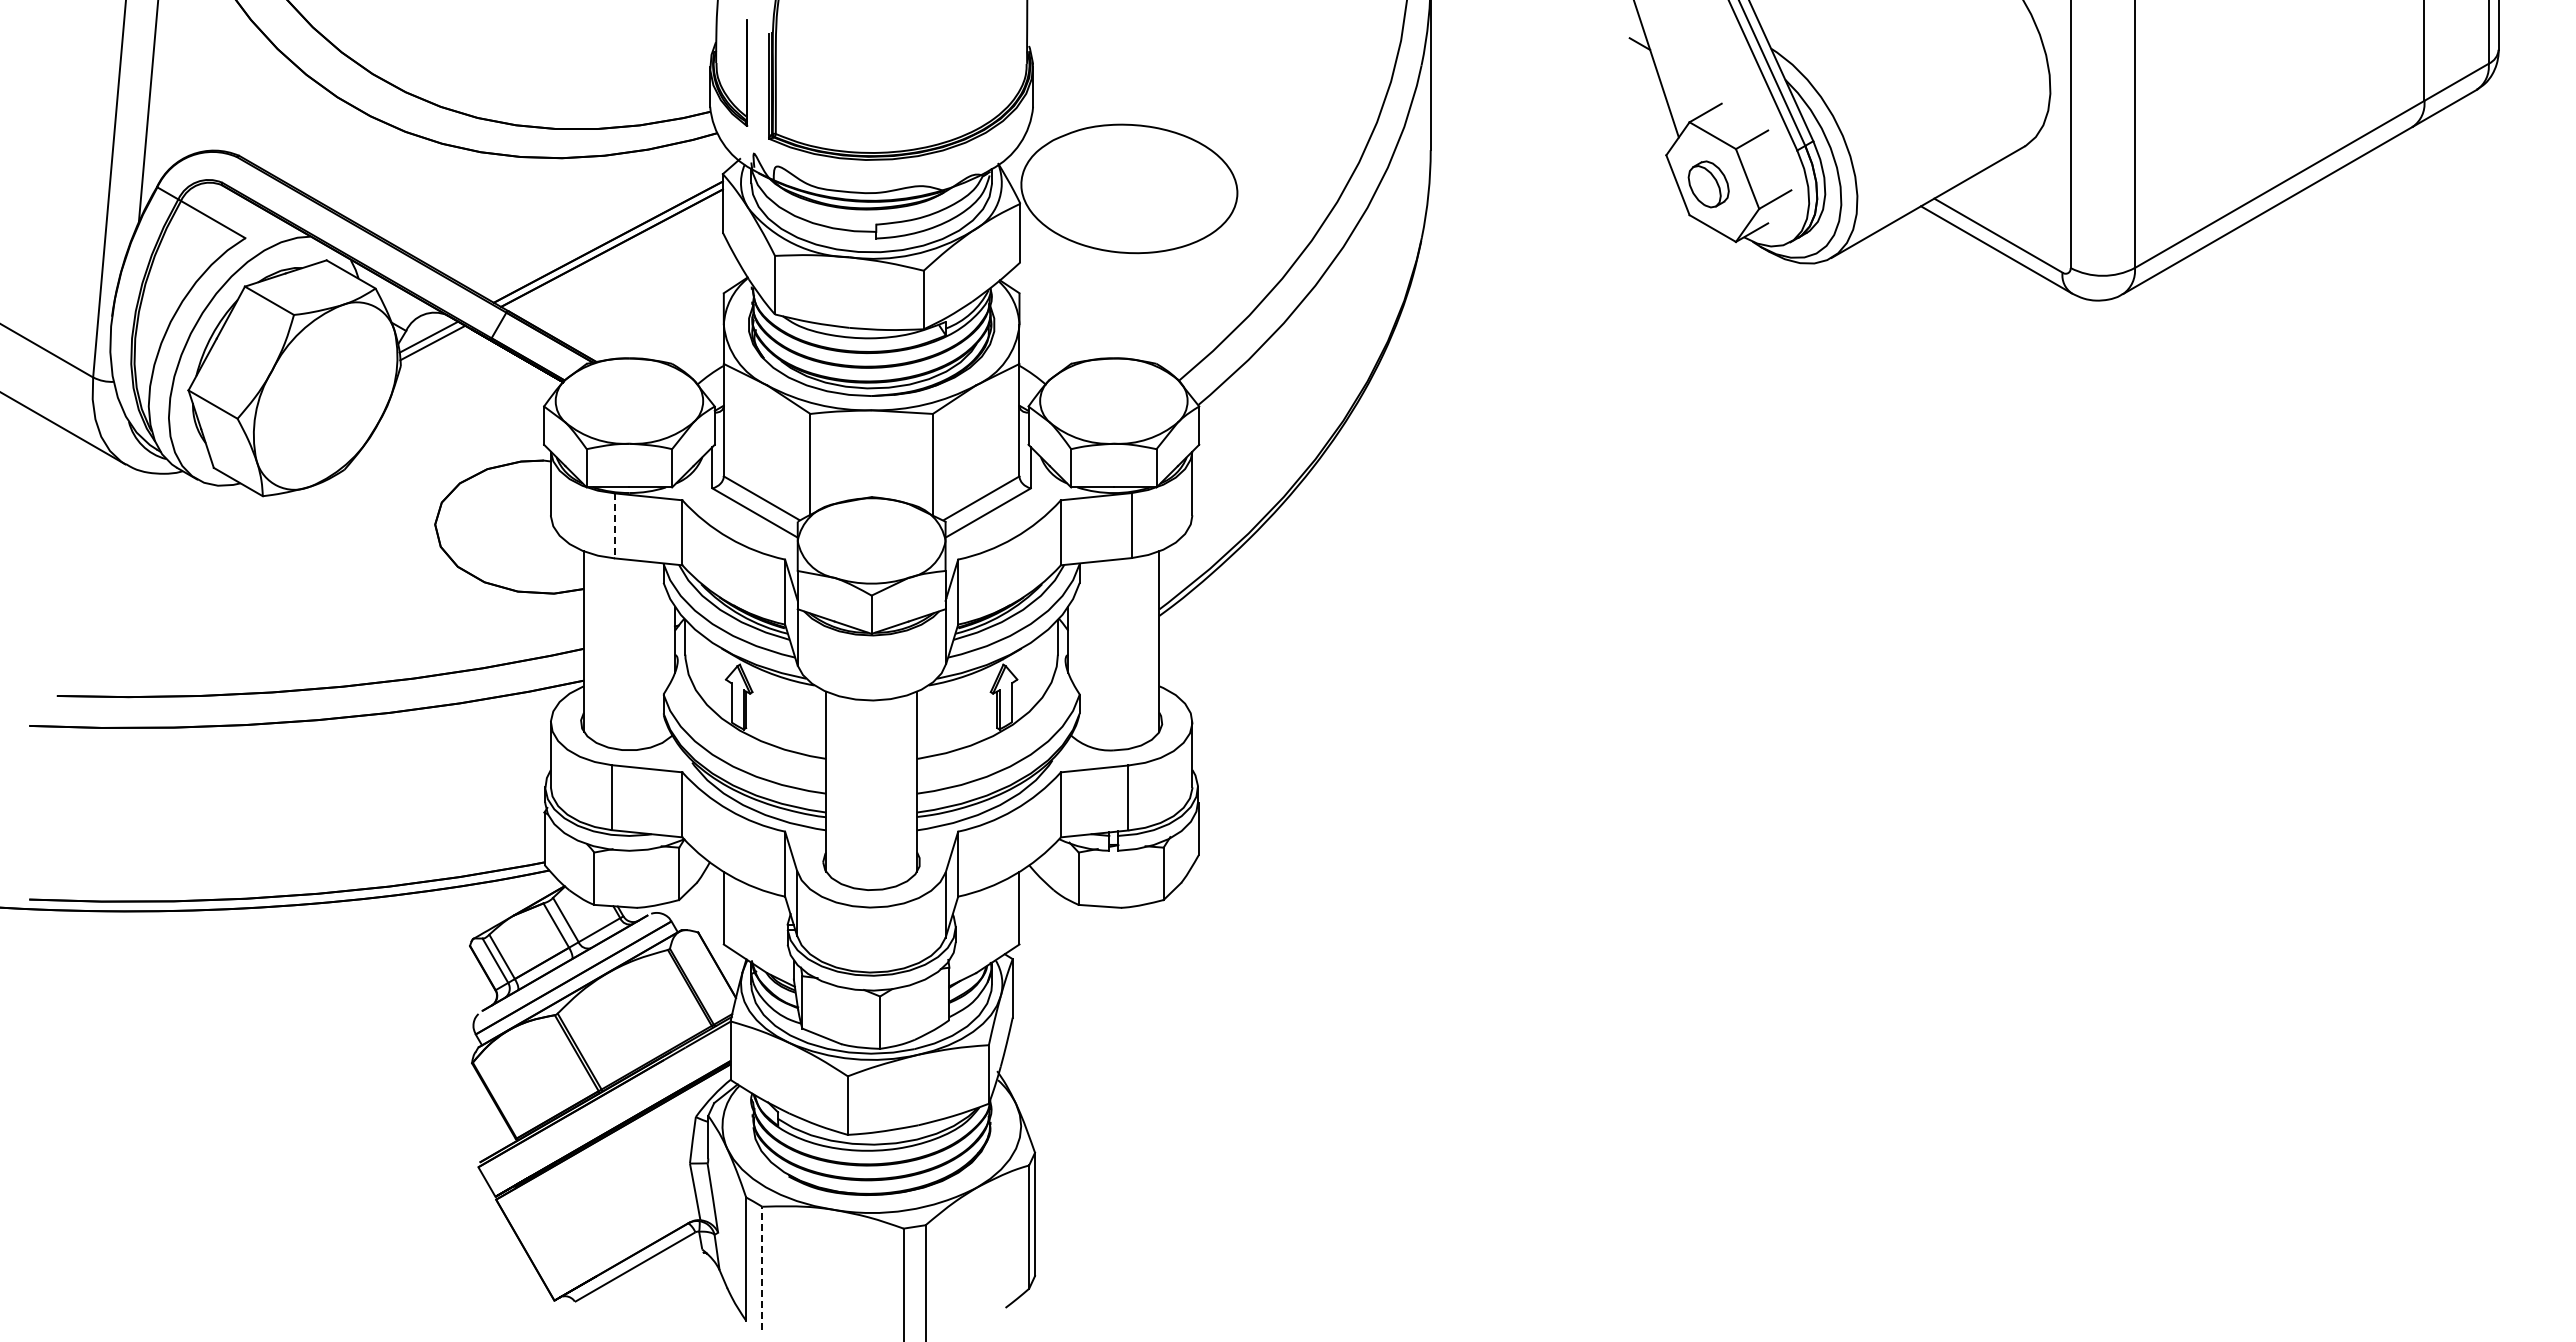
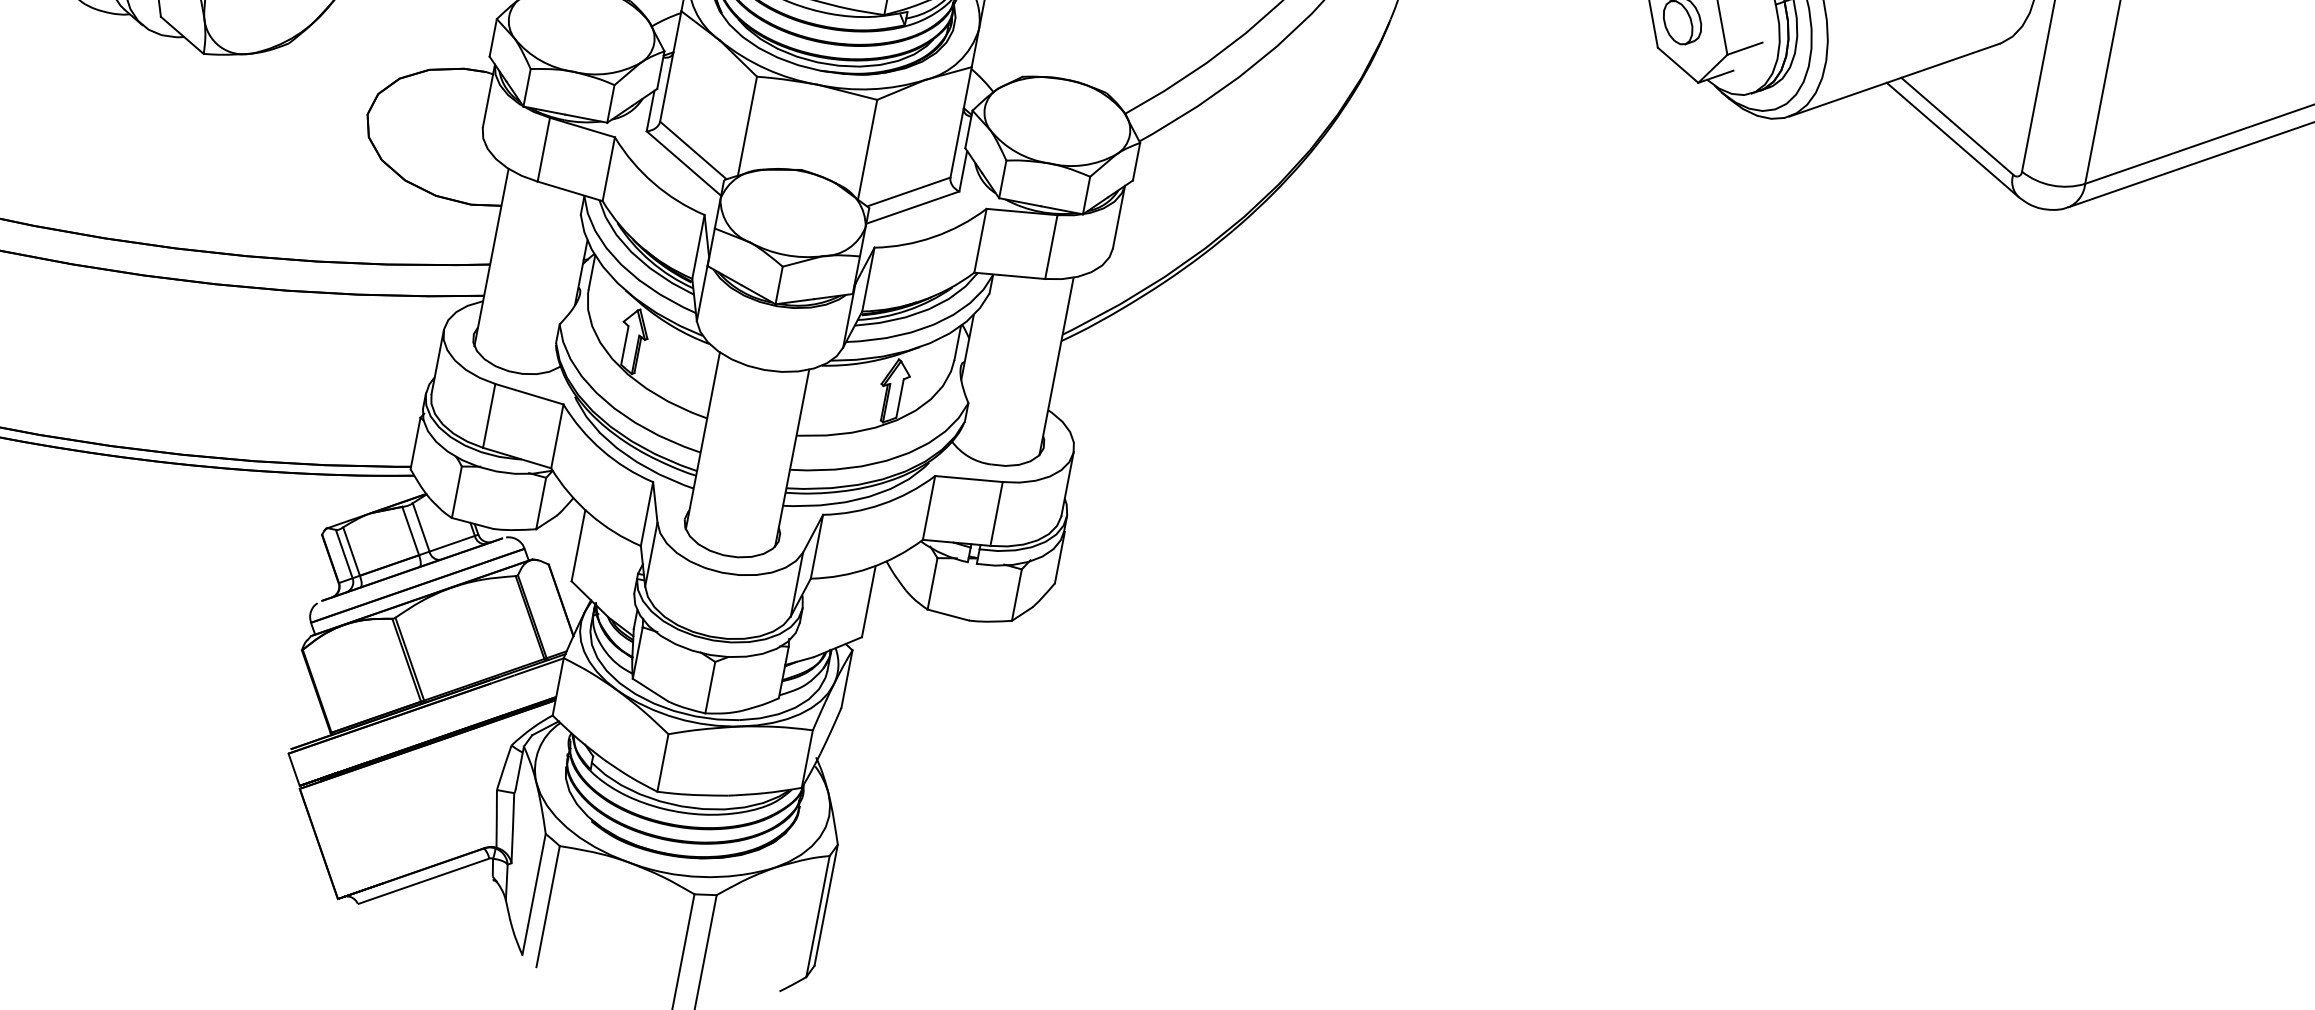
line: (614, 526) -> (543, 150), dashed -> solid
line: (762, 1268) -> (548, 906), dashed -> solid

